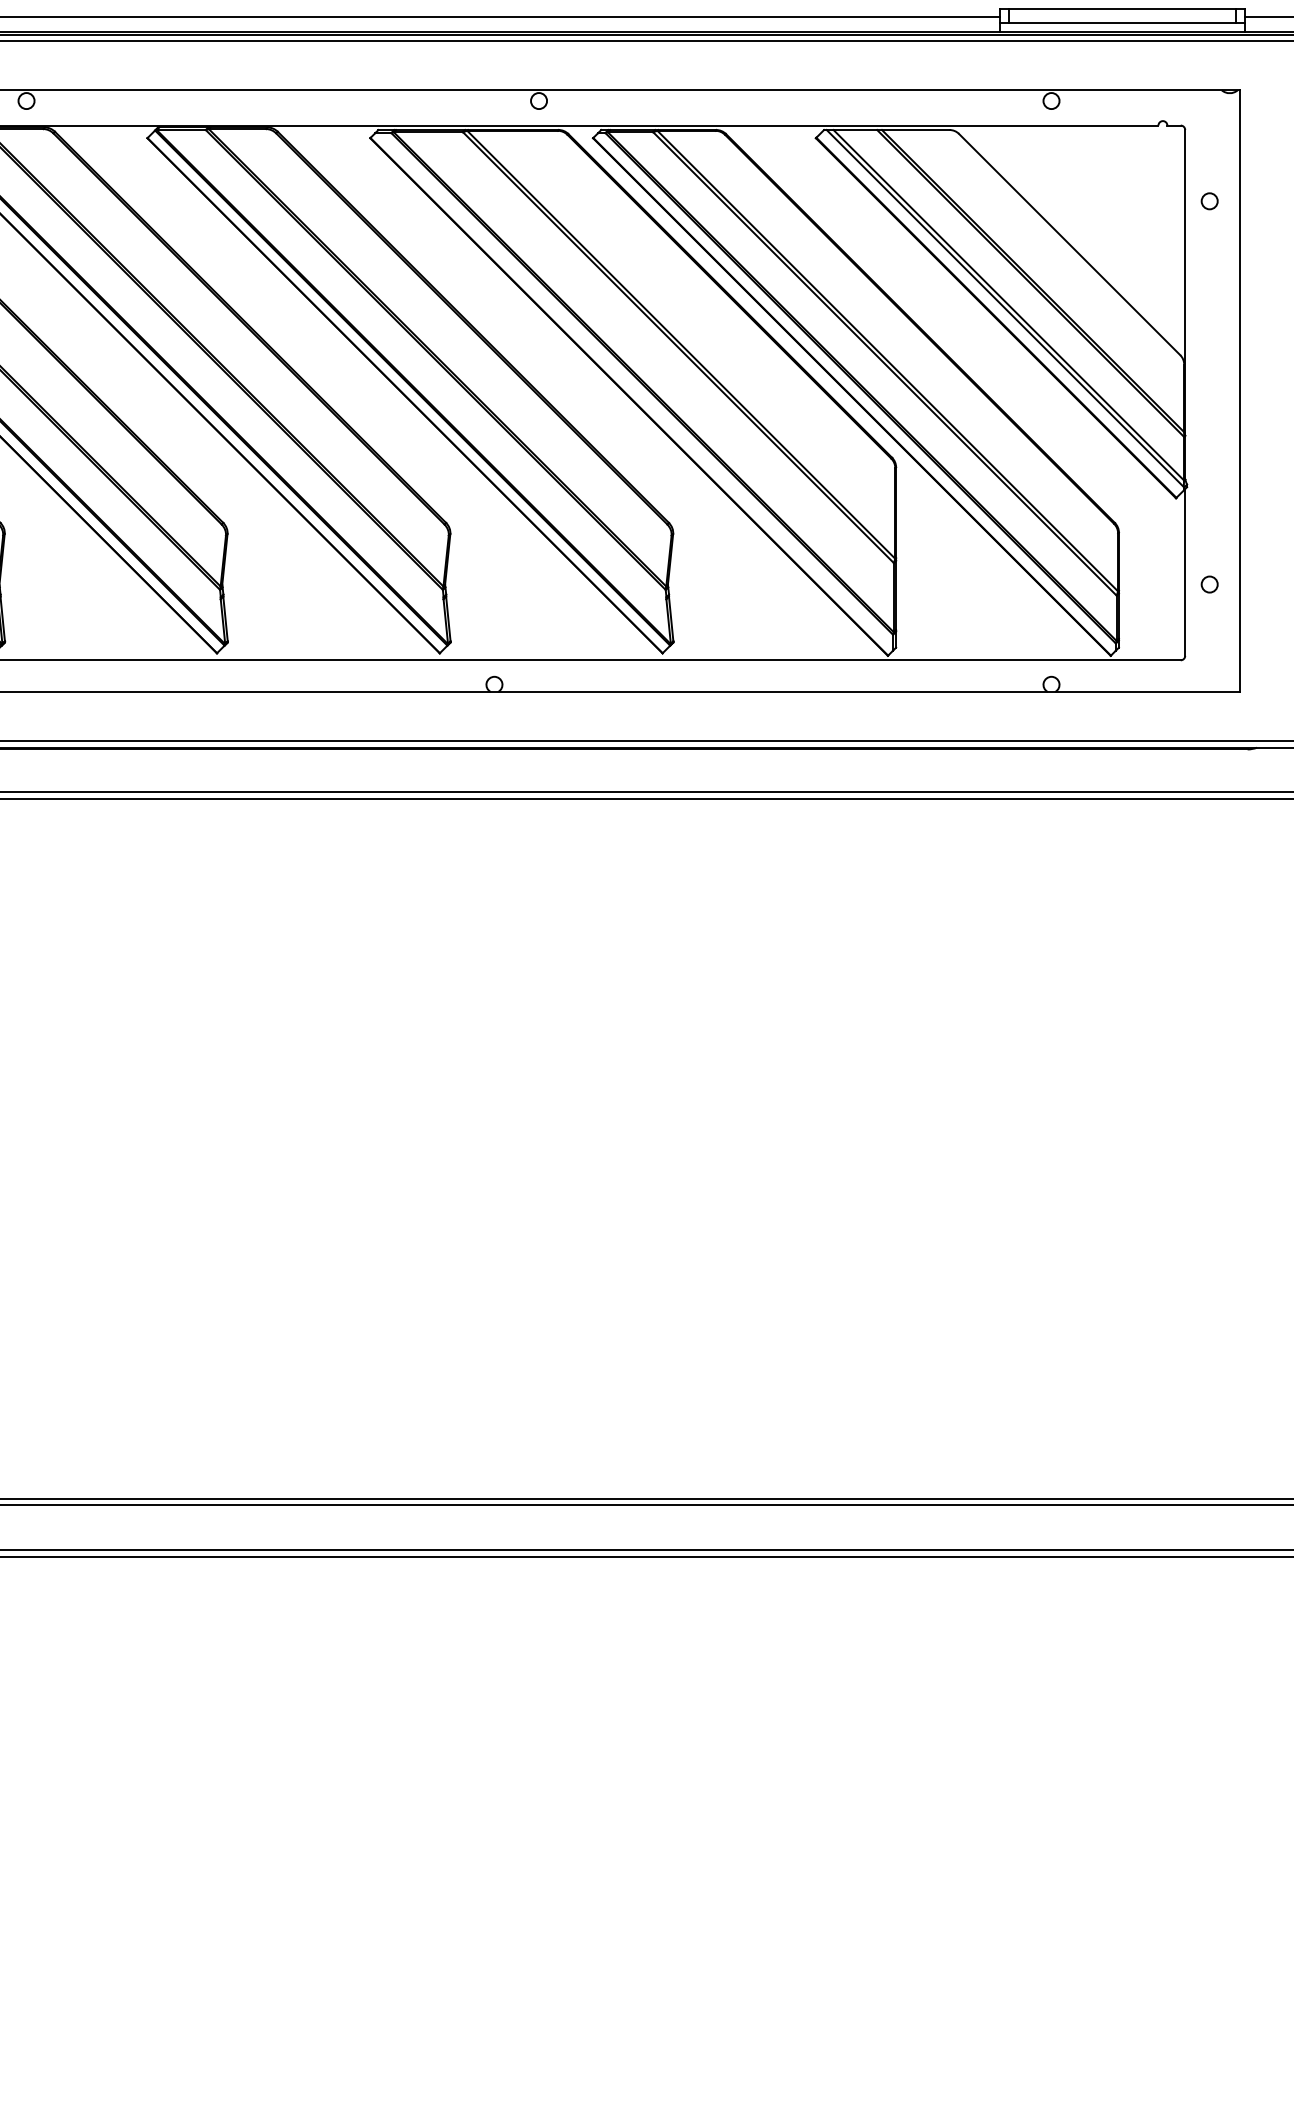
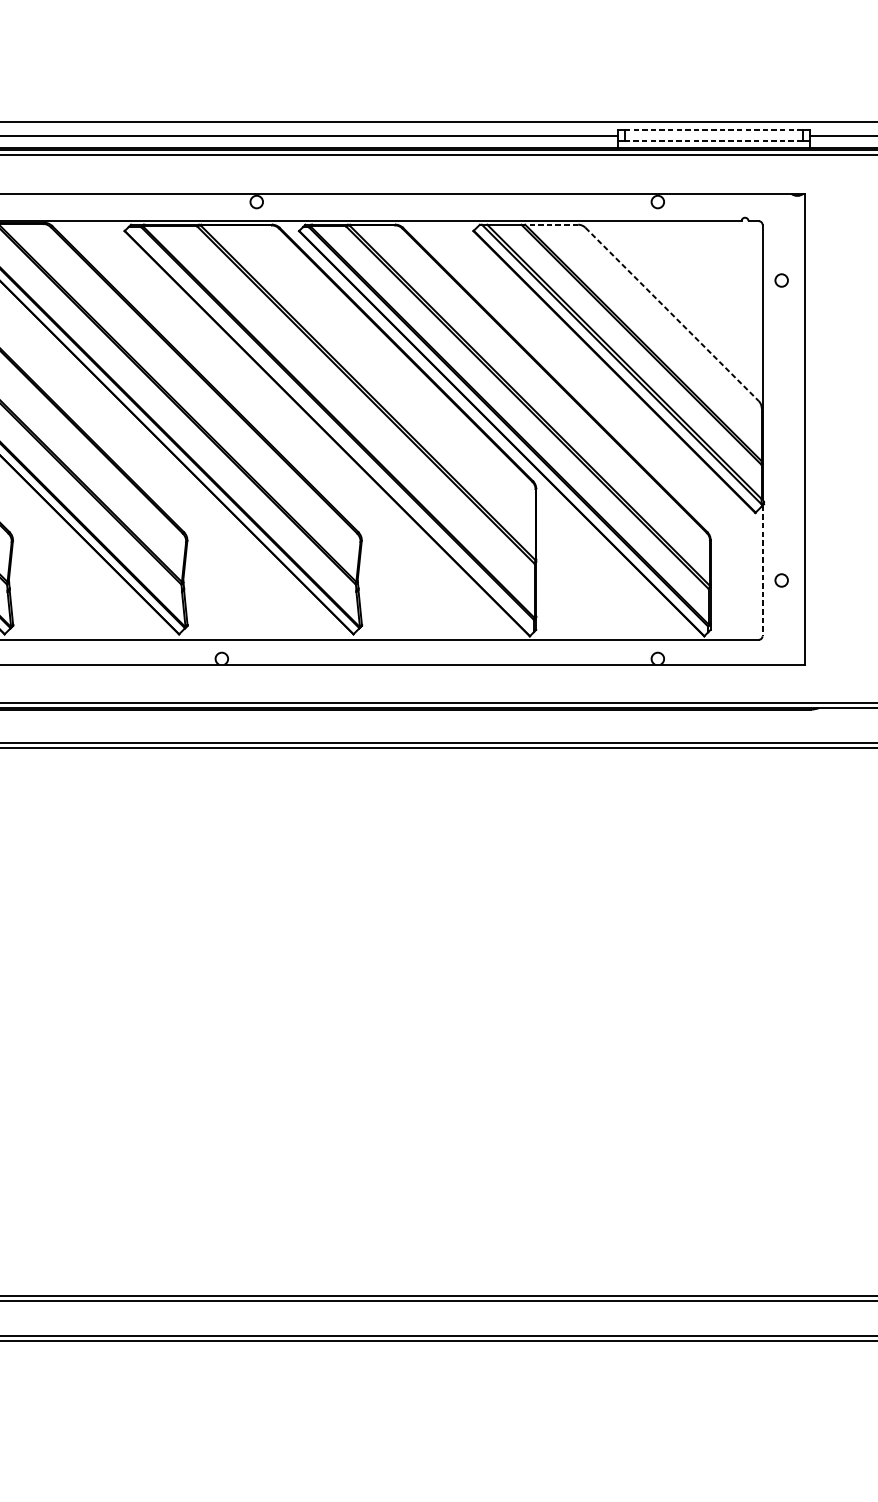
line: (1122, 9) -> (713, 130), solid -> dashed
line: (1122, 22) -> (713, 140), solid -> dashed
line: (915, 130) -> (551, 225), solid -> dashed
line: (1070, 244) -> (672, 314), solid -> dashed
line: (1185, 572) -> (762, 571), solid -> dashed

